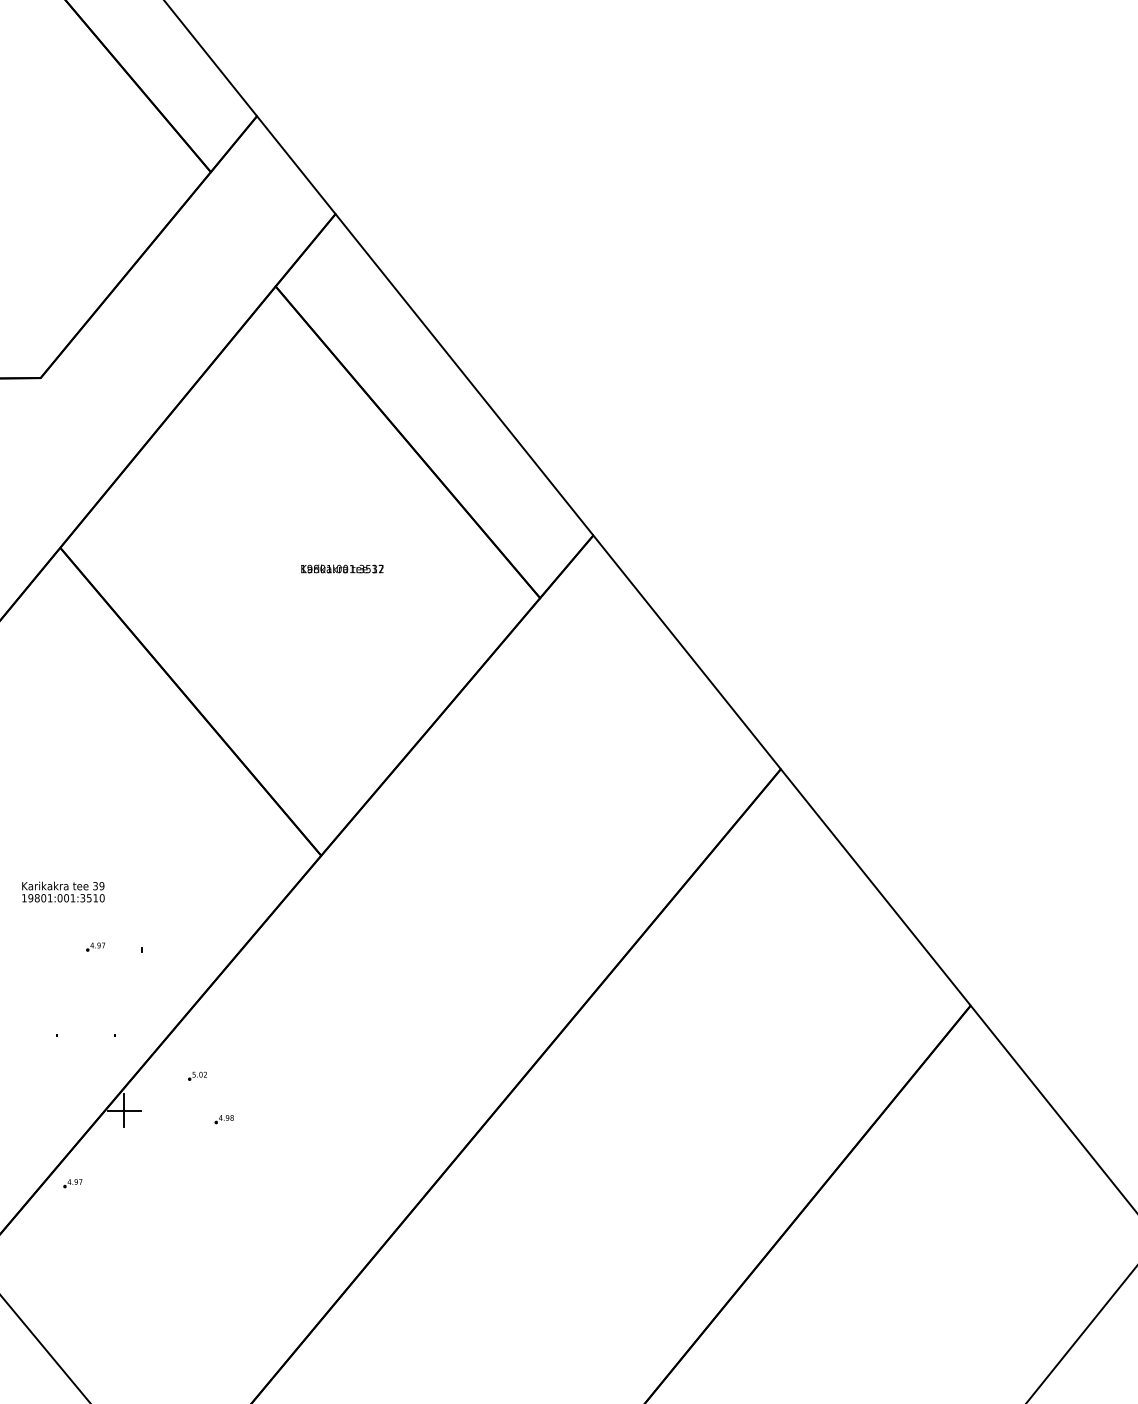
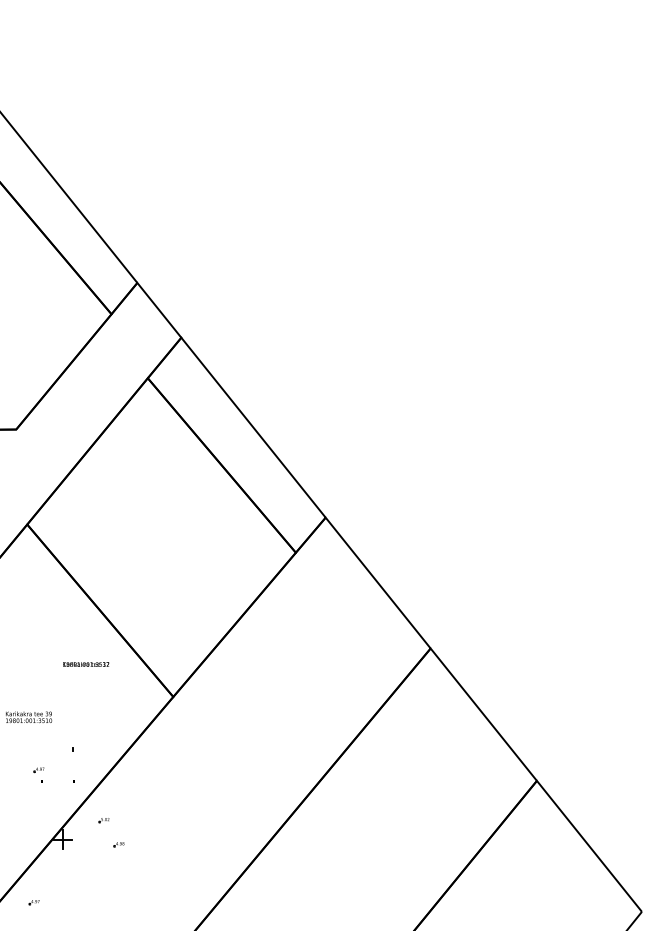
text: (342, 569) -> (86, 664), moved
part: (94, 947) -> (38, 770), moved
part: (71, 1183) -> (33, 902), moved

